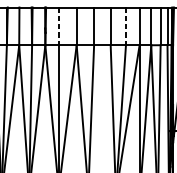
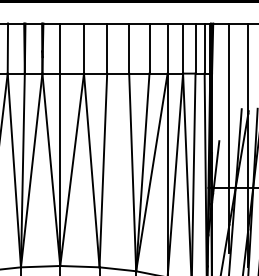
line: (58, 27) -> (60, 49), dashed -> solid
line: (125, 27) -> (149, 49), dashed -> solid

